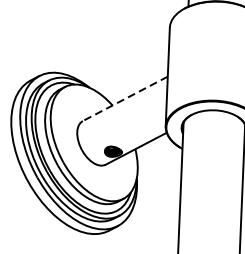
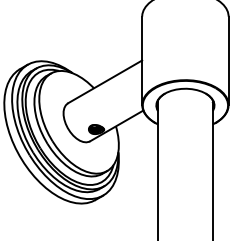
line: (125, 98) -> (105, 81), dashed -> solid

